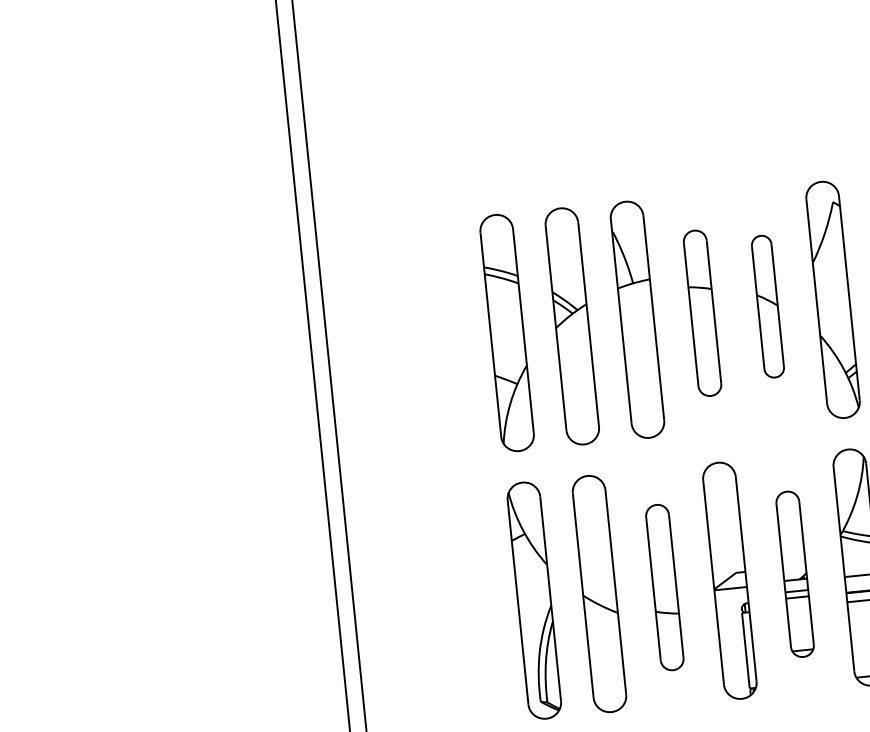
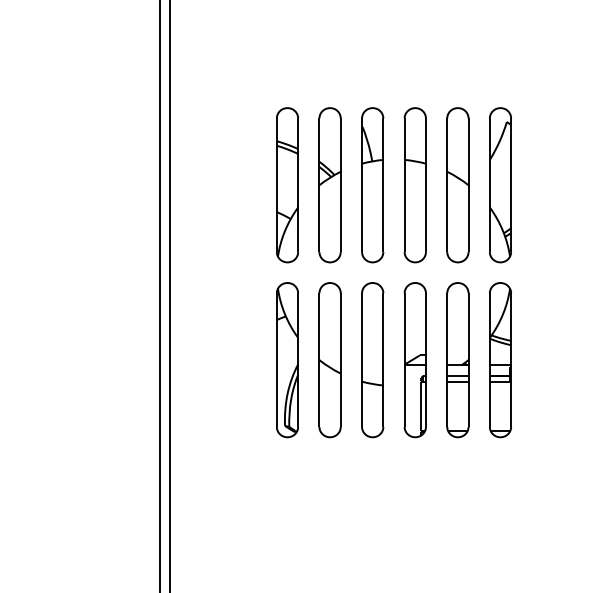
part: (767, 306) -> (457, 185), size x1.67
part: (701, 313) -> (414, 185), size x1.43
part: (794, 574) -> (457, 360), size x1.43
part: (664, 587) -> (372, 360), size x1.43

